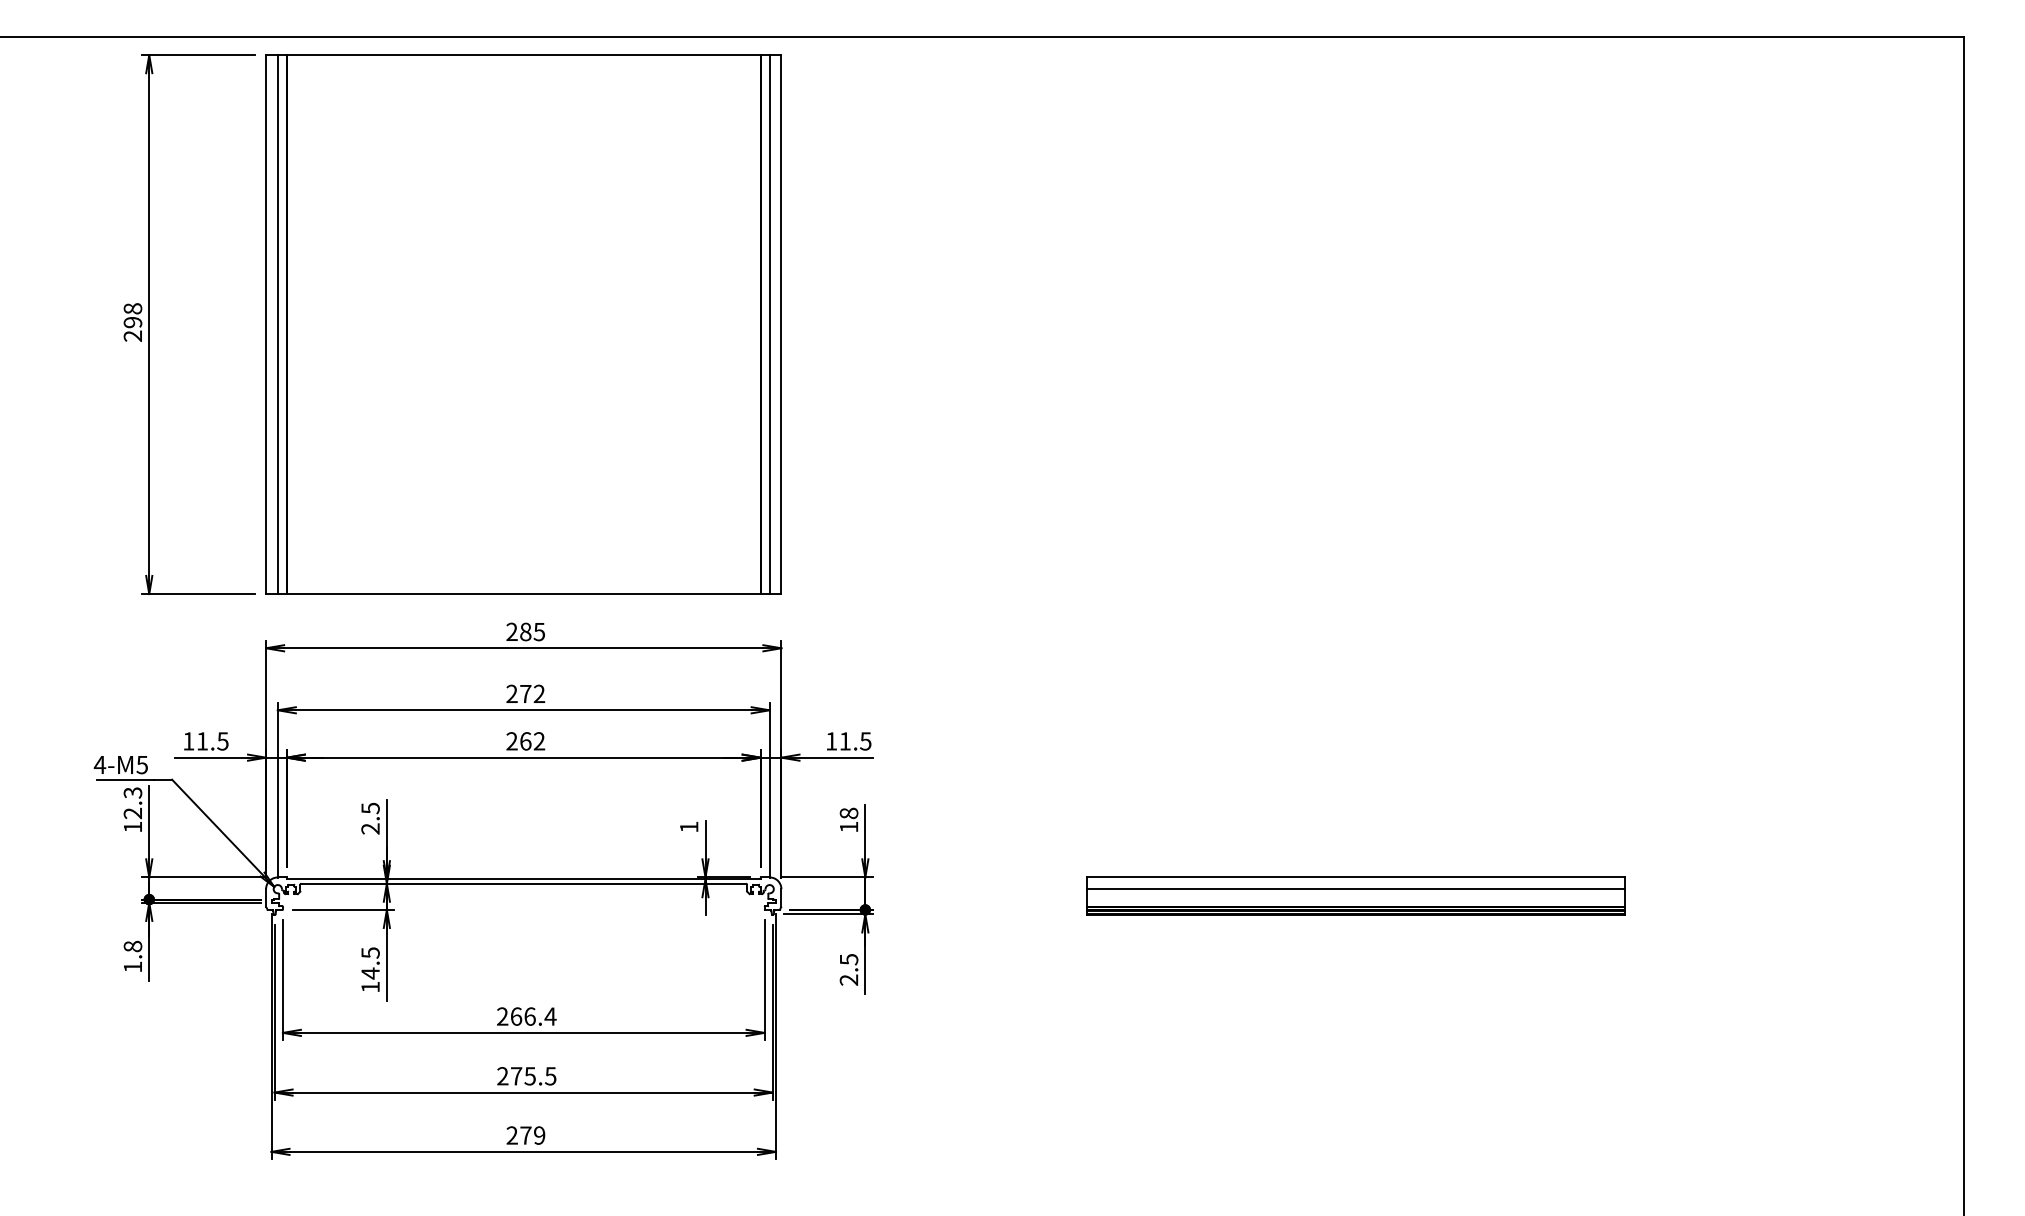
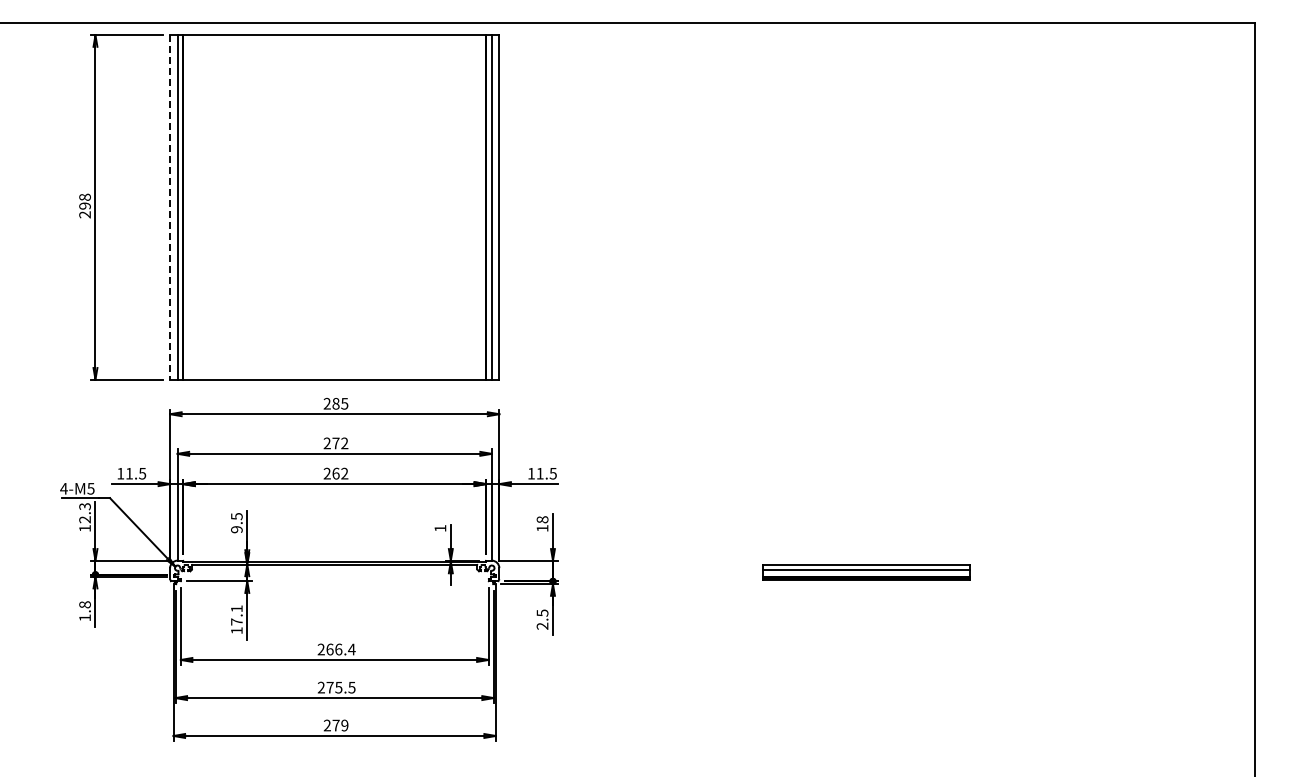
line: (266, 324) -> (170, 207), solid -> dashed
text: (369, 828) -> (236, 529), 2.5 -> 9.5
part: (1356, 895) -> (866, 572), size x0.6
text: (369, 963) -> (236, 615), 14.5 -> 17.1

